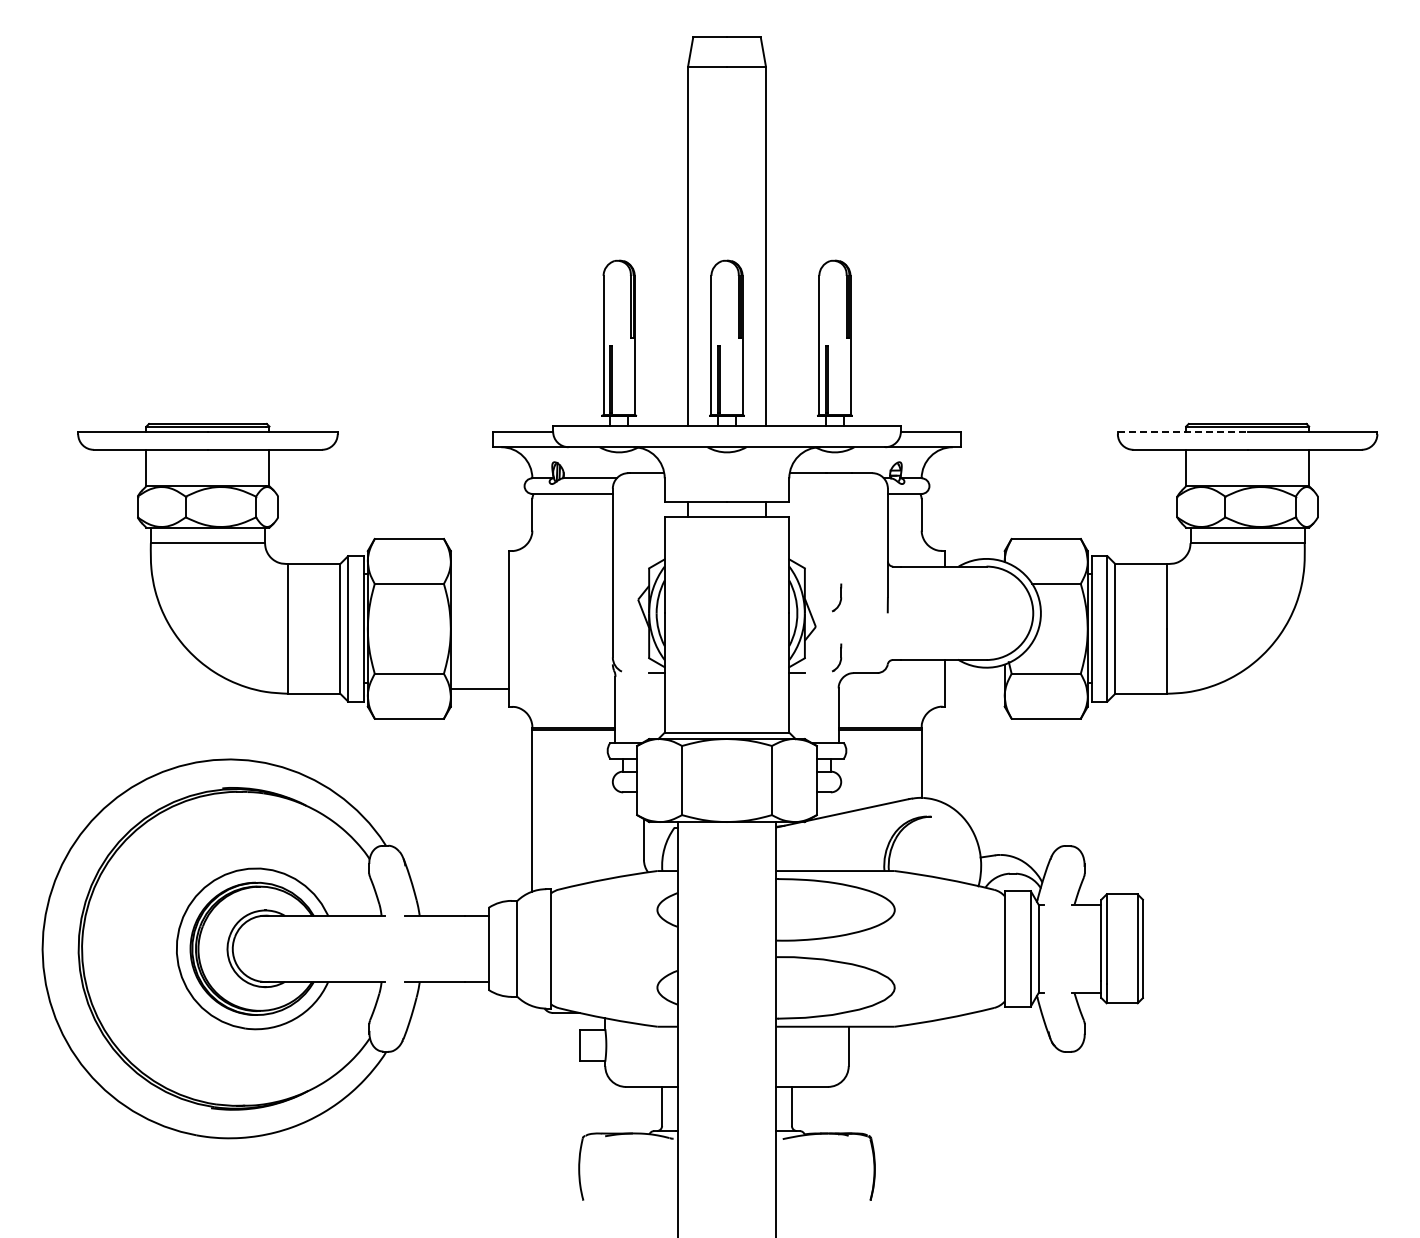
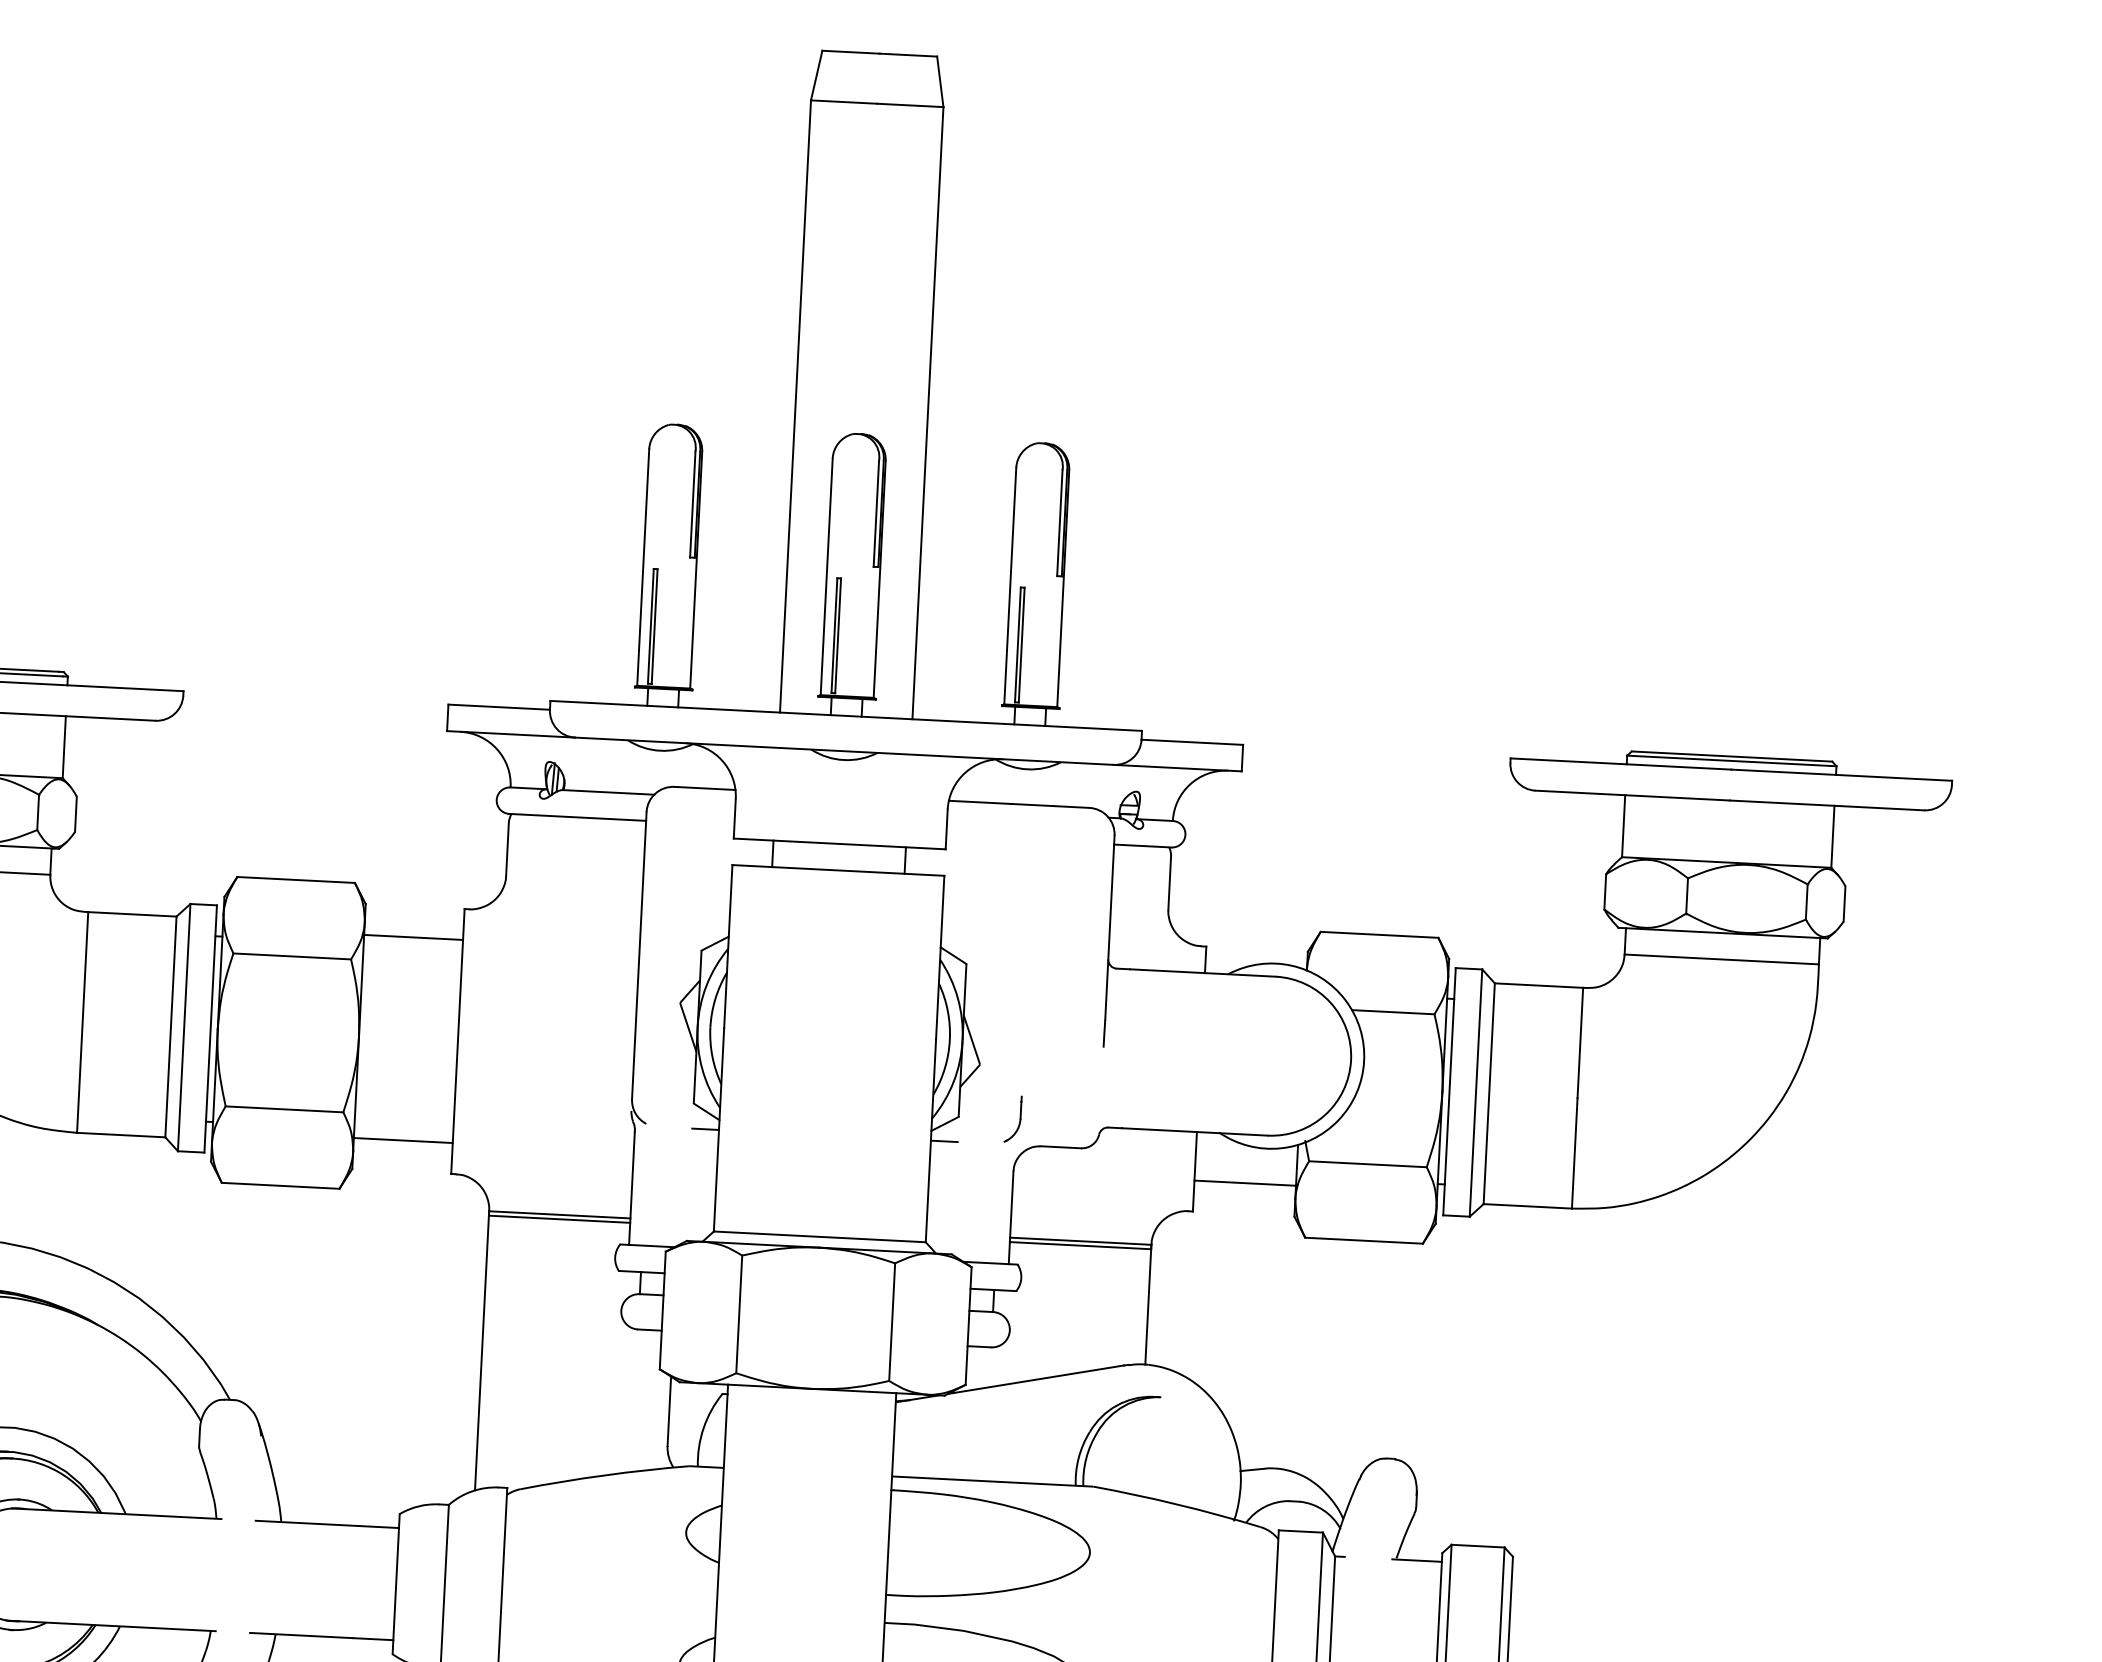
line: (1182, 431) -> (1620, 763), dashed -> solid
line: (479, 569) -> (412, 937), added
part: (837, 597) -> (1019, 1016), removed
line: (974, 688) -> (1244, 1183), added

